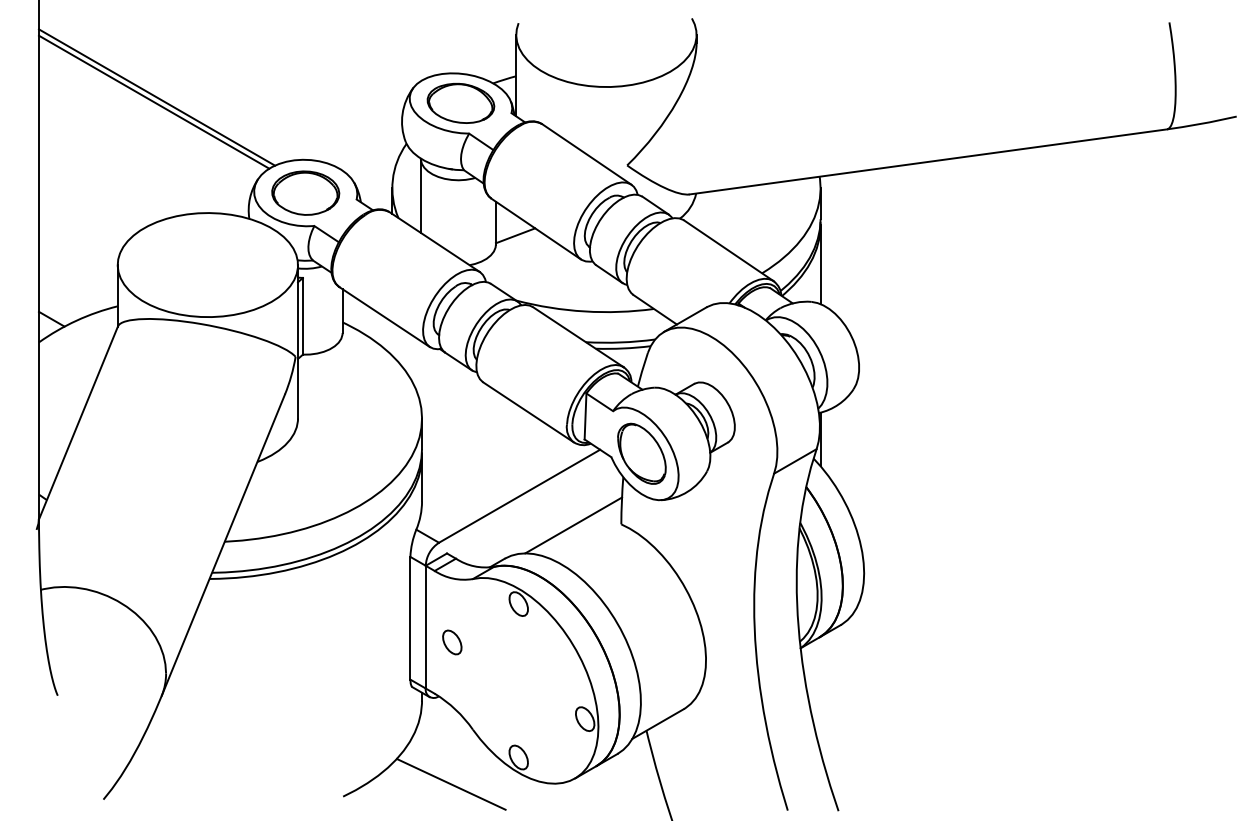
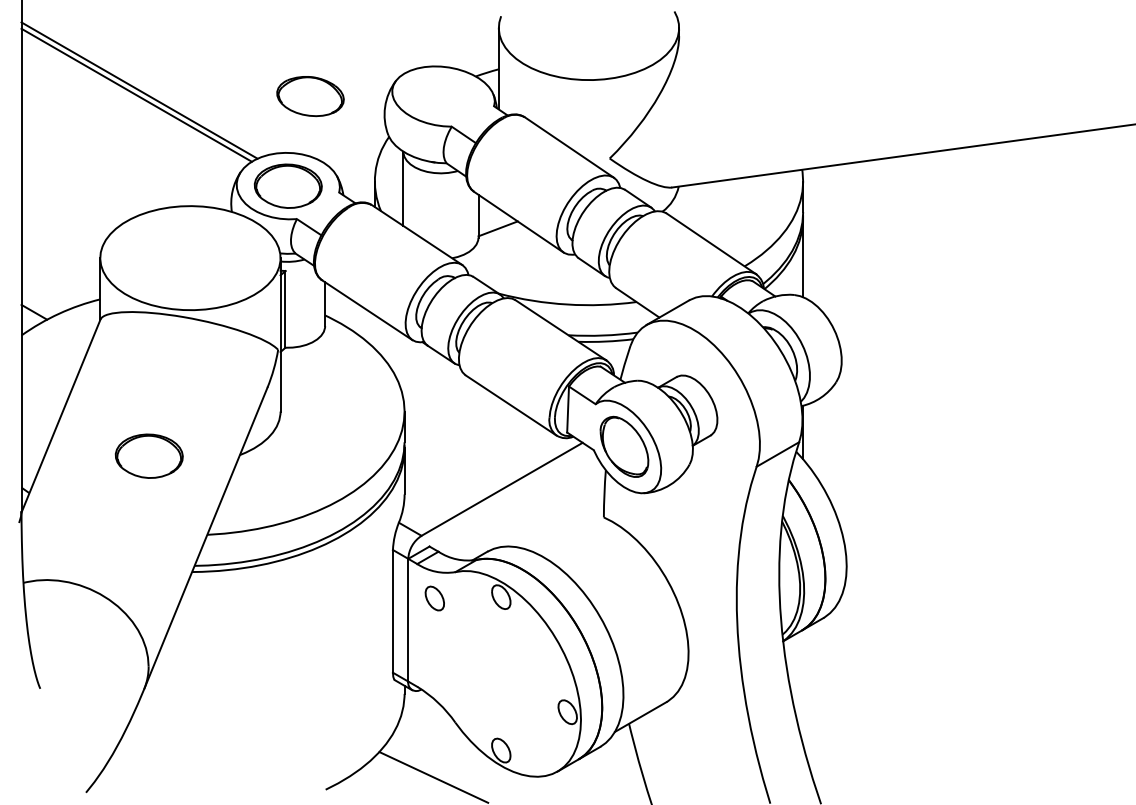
part: (460, 102) -> (310, 95), moved
part: (166, 462) -> (149, 455), added
line: (573, 525) -> (556, 518), removed
part: (452, 642) -> (435, 598), moved

